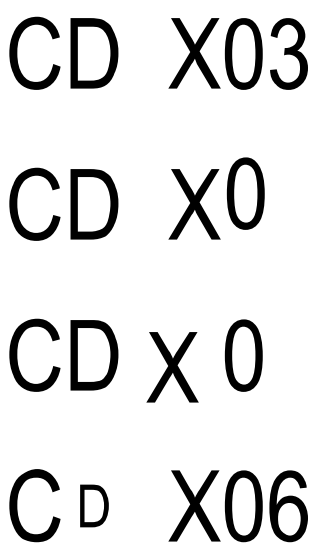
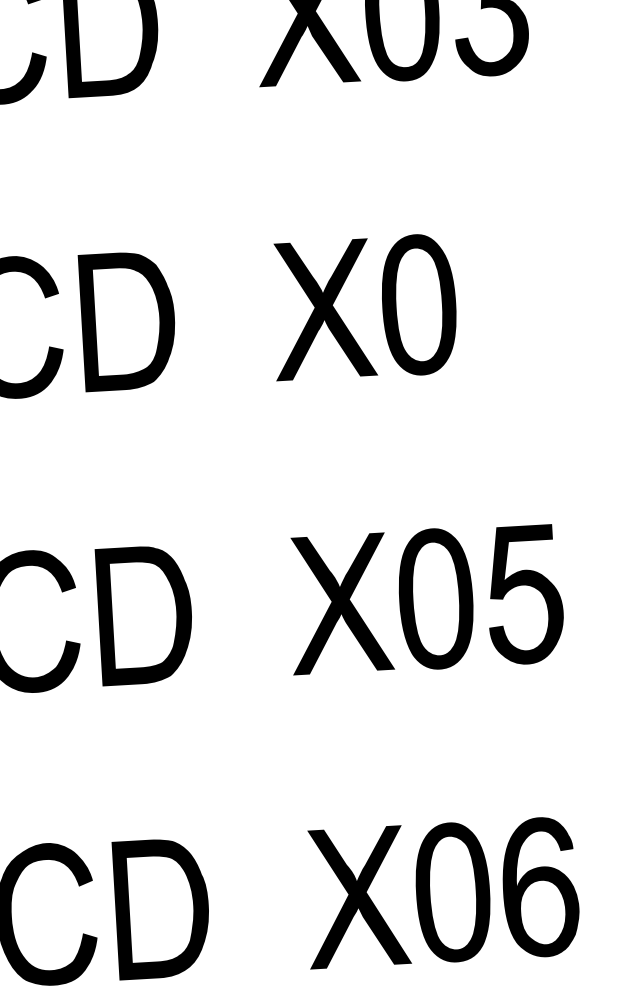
part: (245, 193) -> (418, 304), moved
fill: (289, 355) -> (525, 593), added
part: (172, 367) -> (340, 604), moved
part: (94, 505) -> (162, 907), size x1.67

